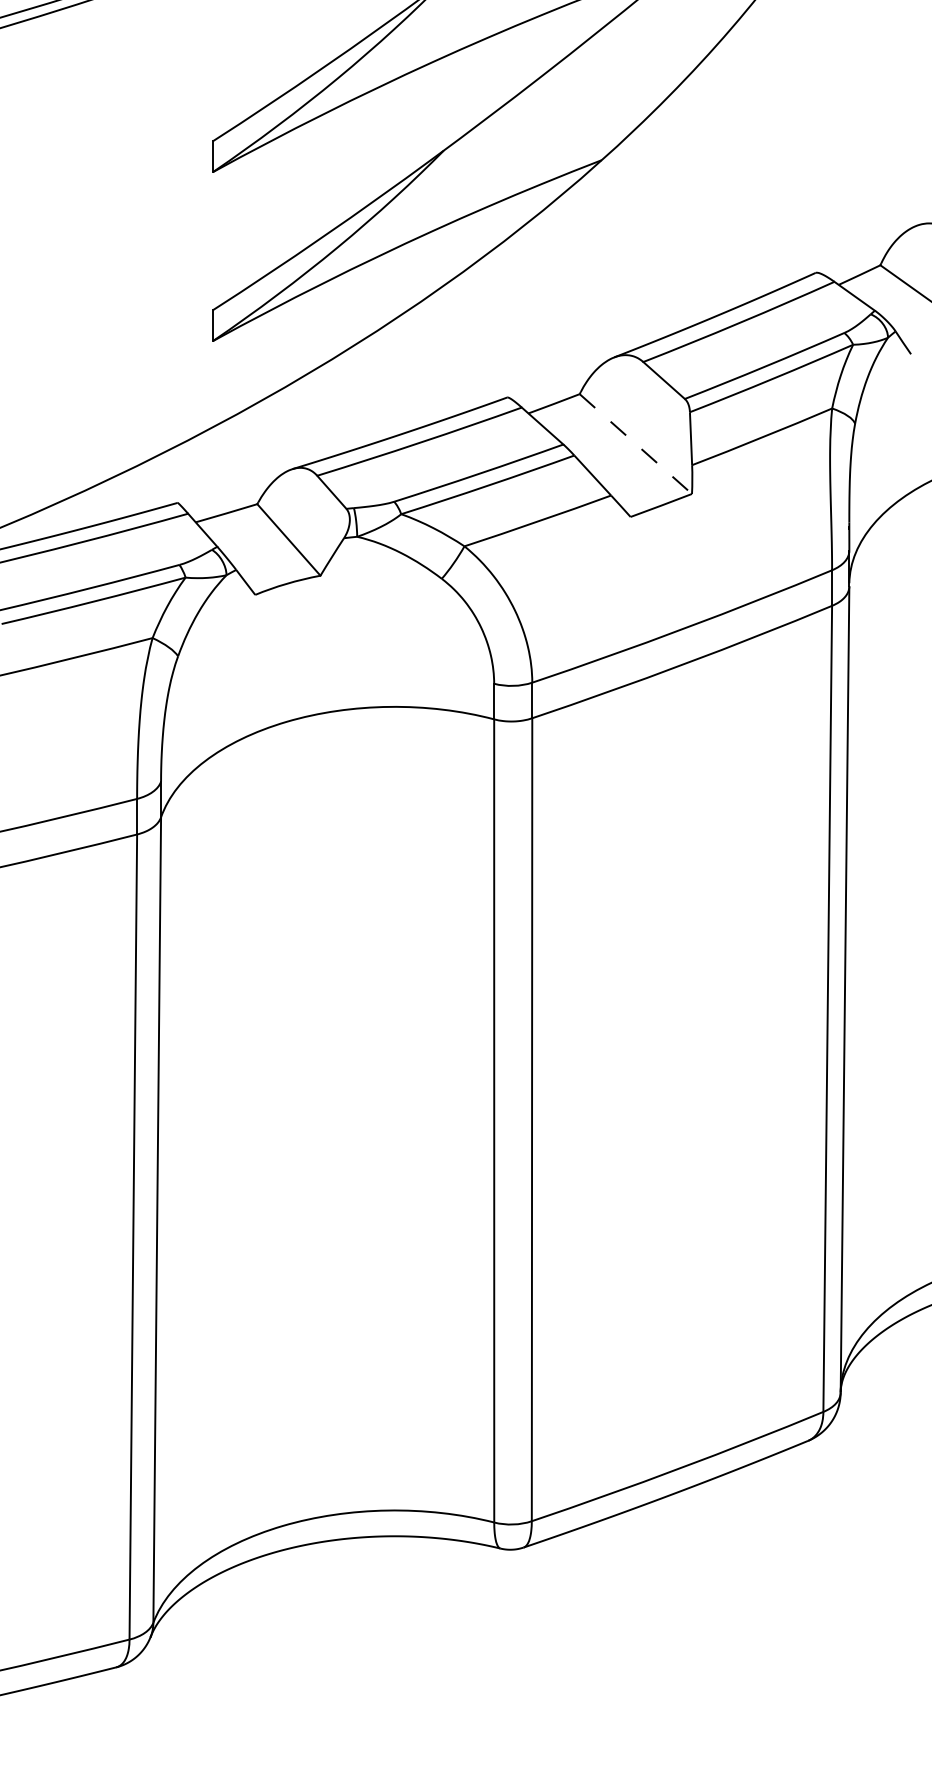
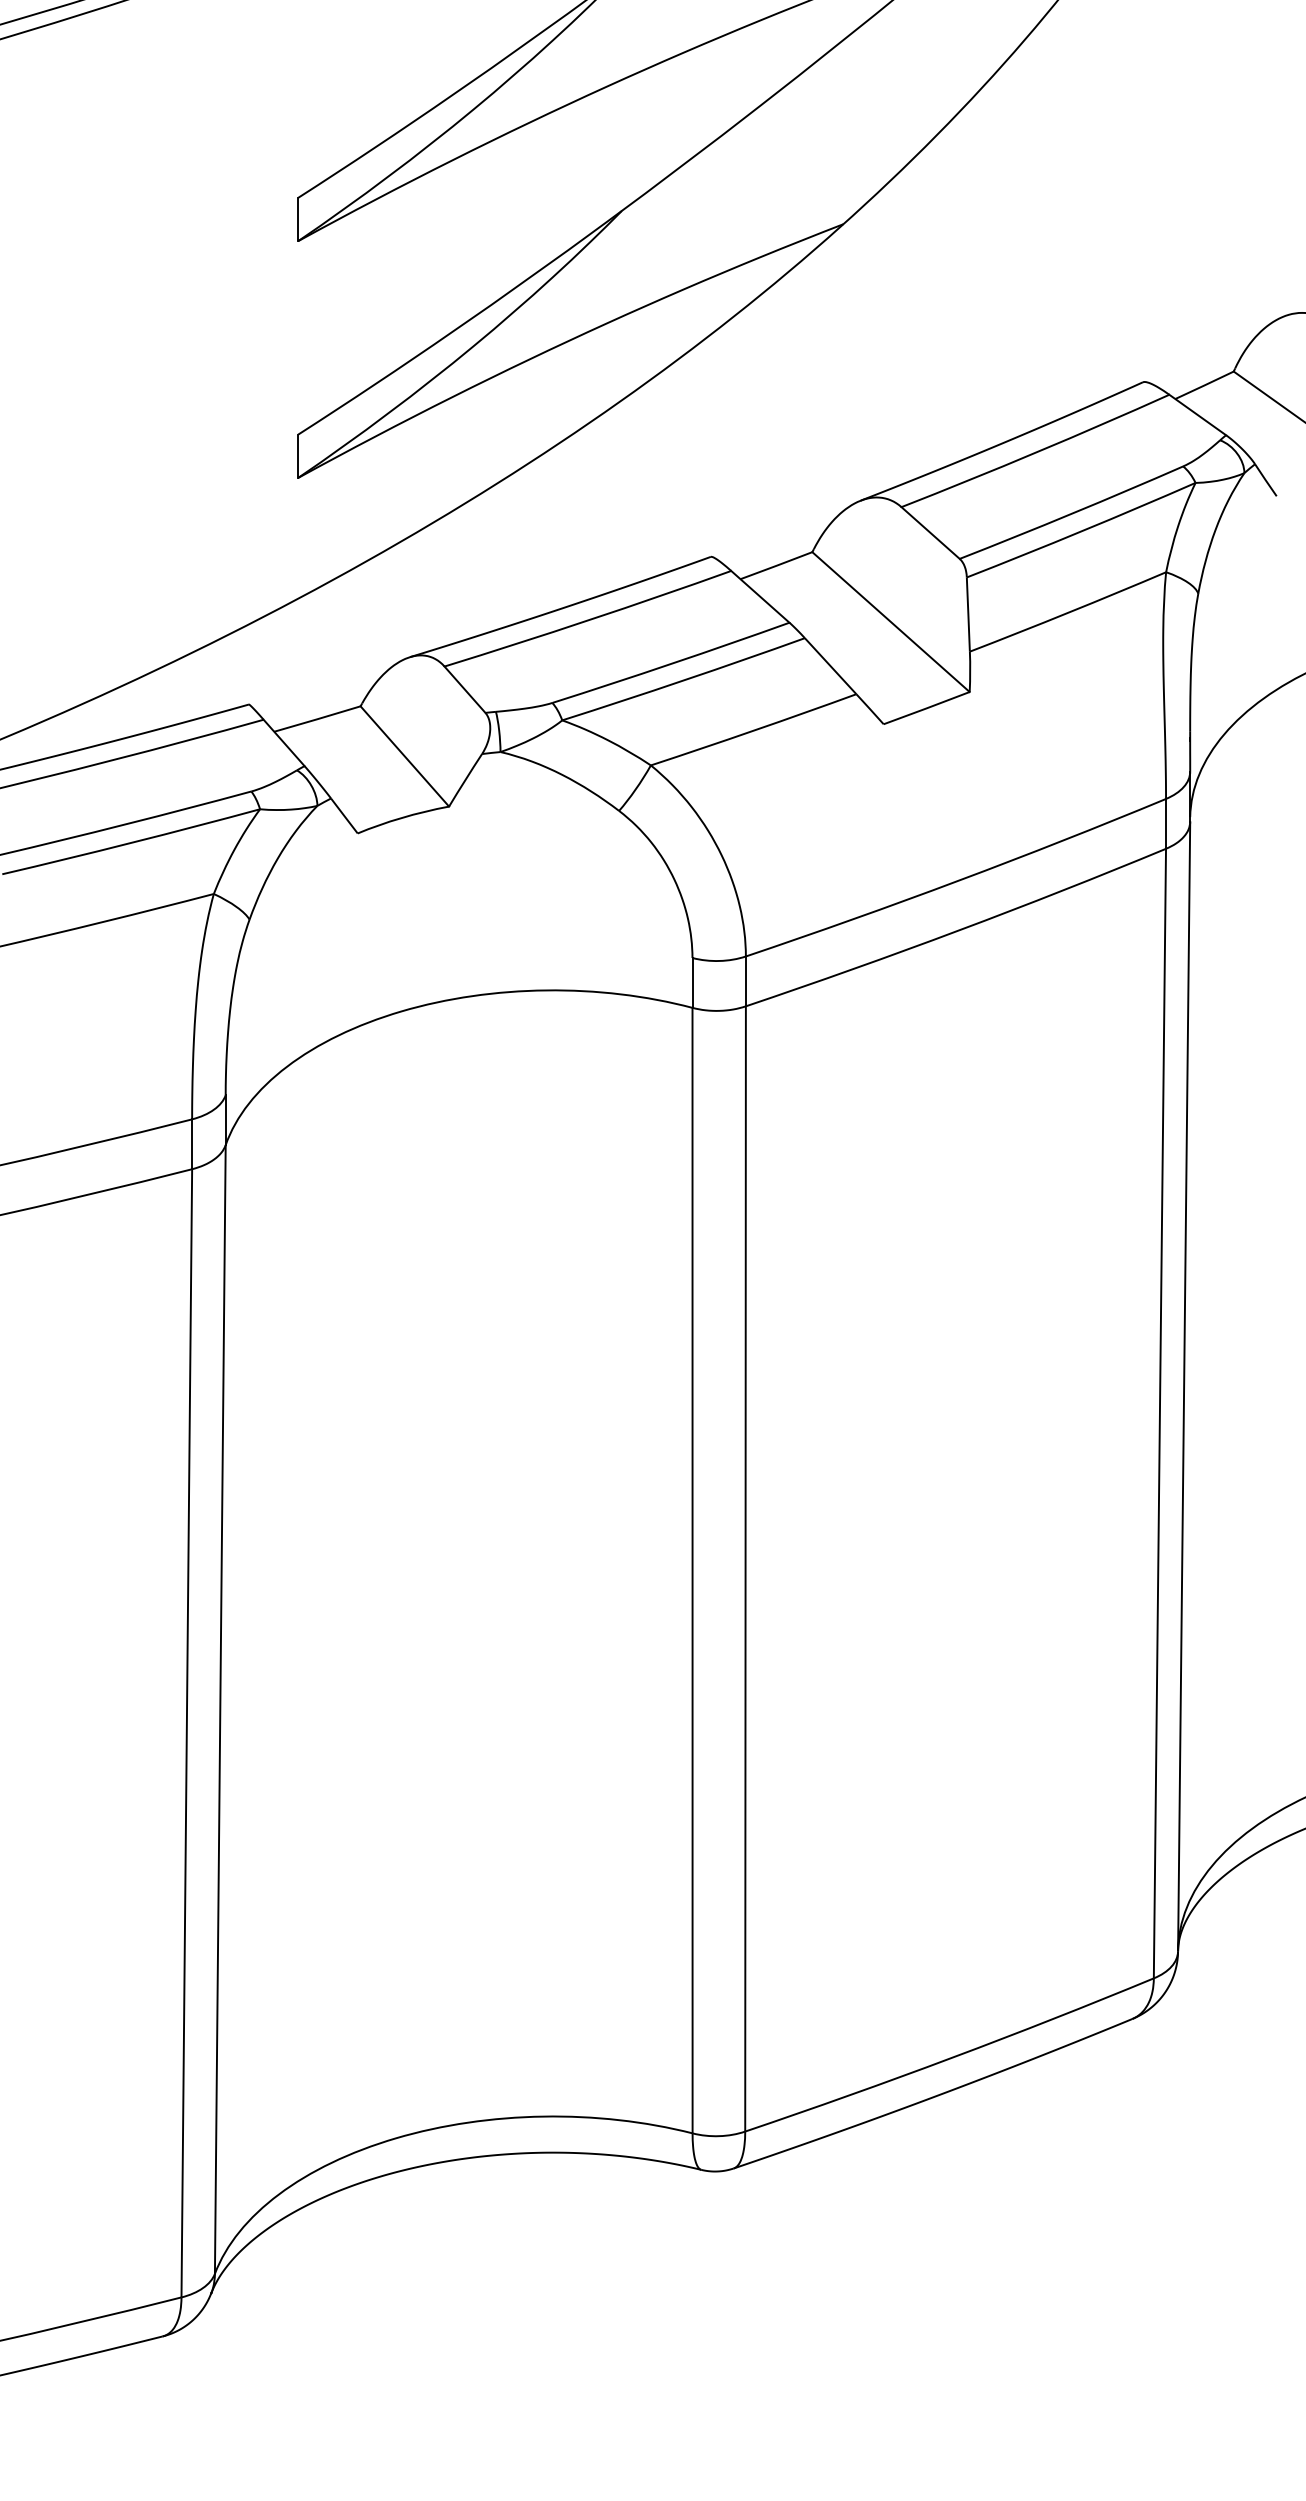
line: (636, 444) -> (891, 622), dashed -> solid

